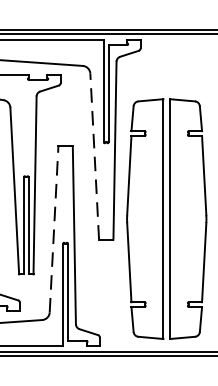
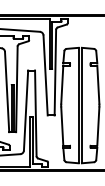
line: (94, 154) -> (45, 74), dashed -> solid
line: (55, 229) -> (26, 110), dashed -> solid

